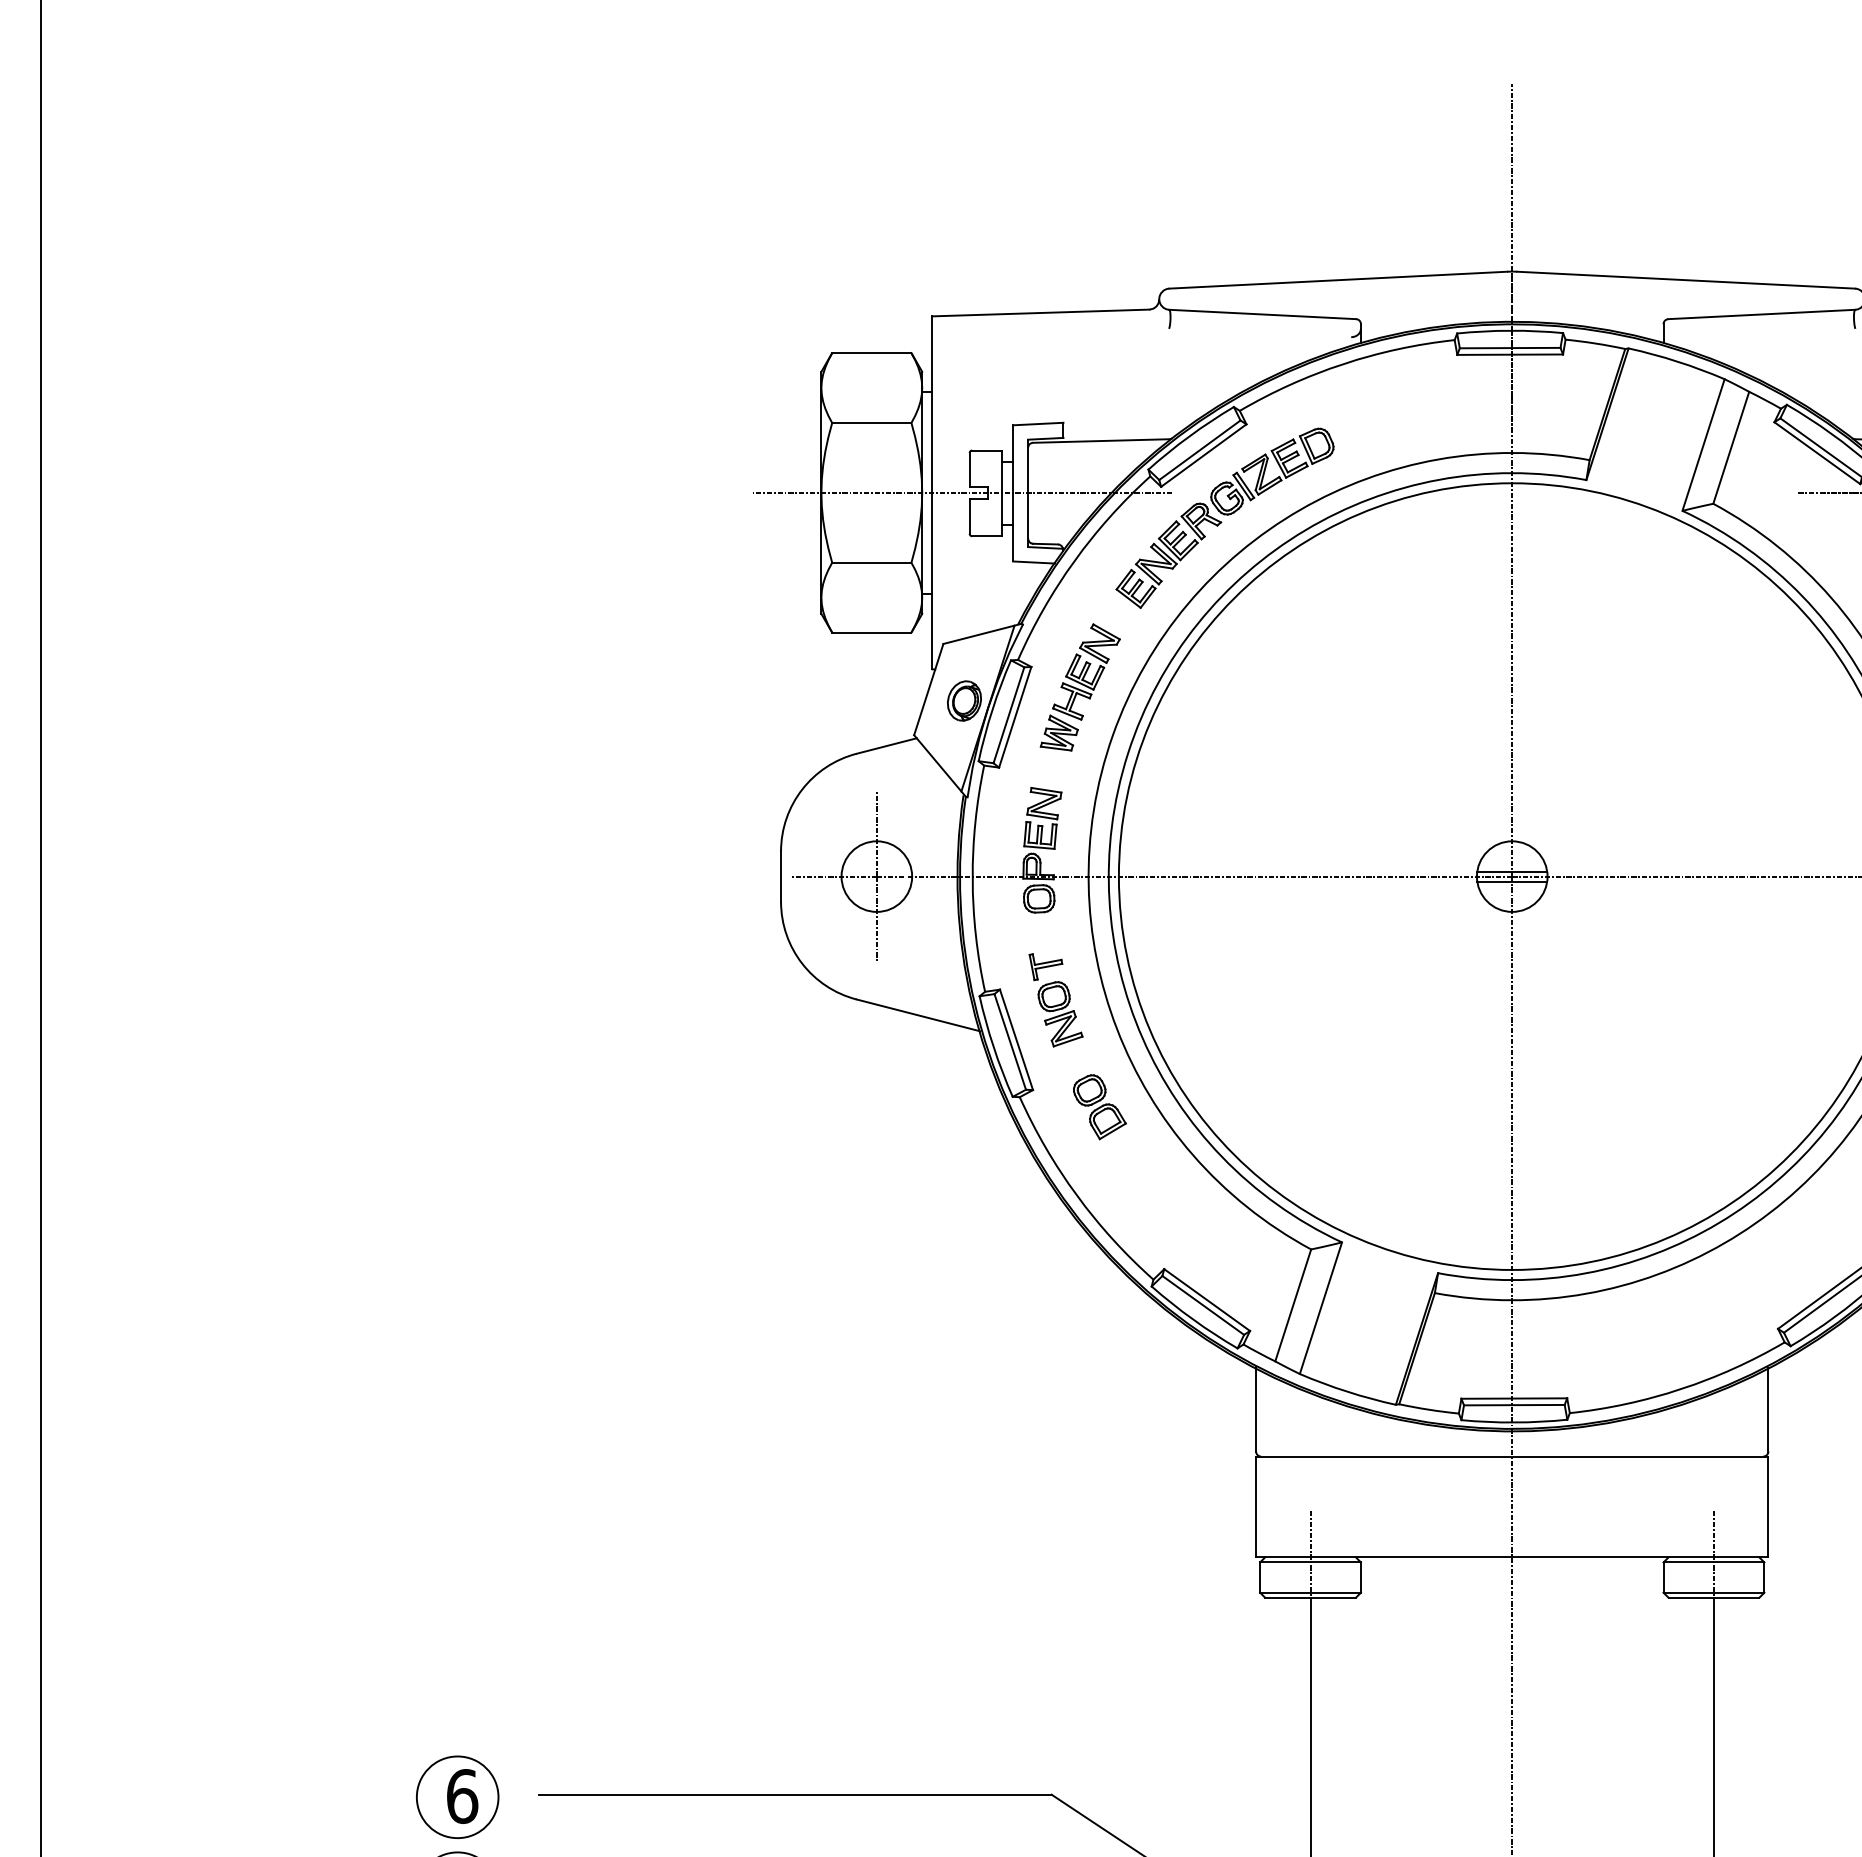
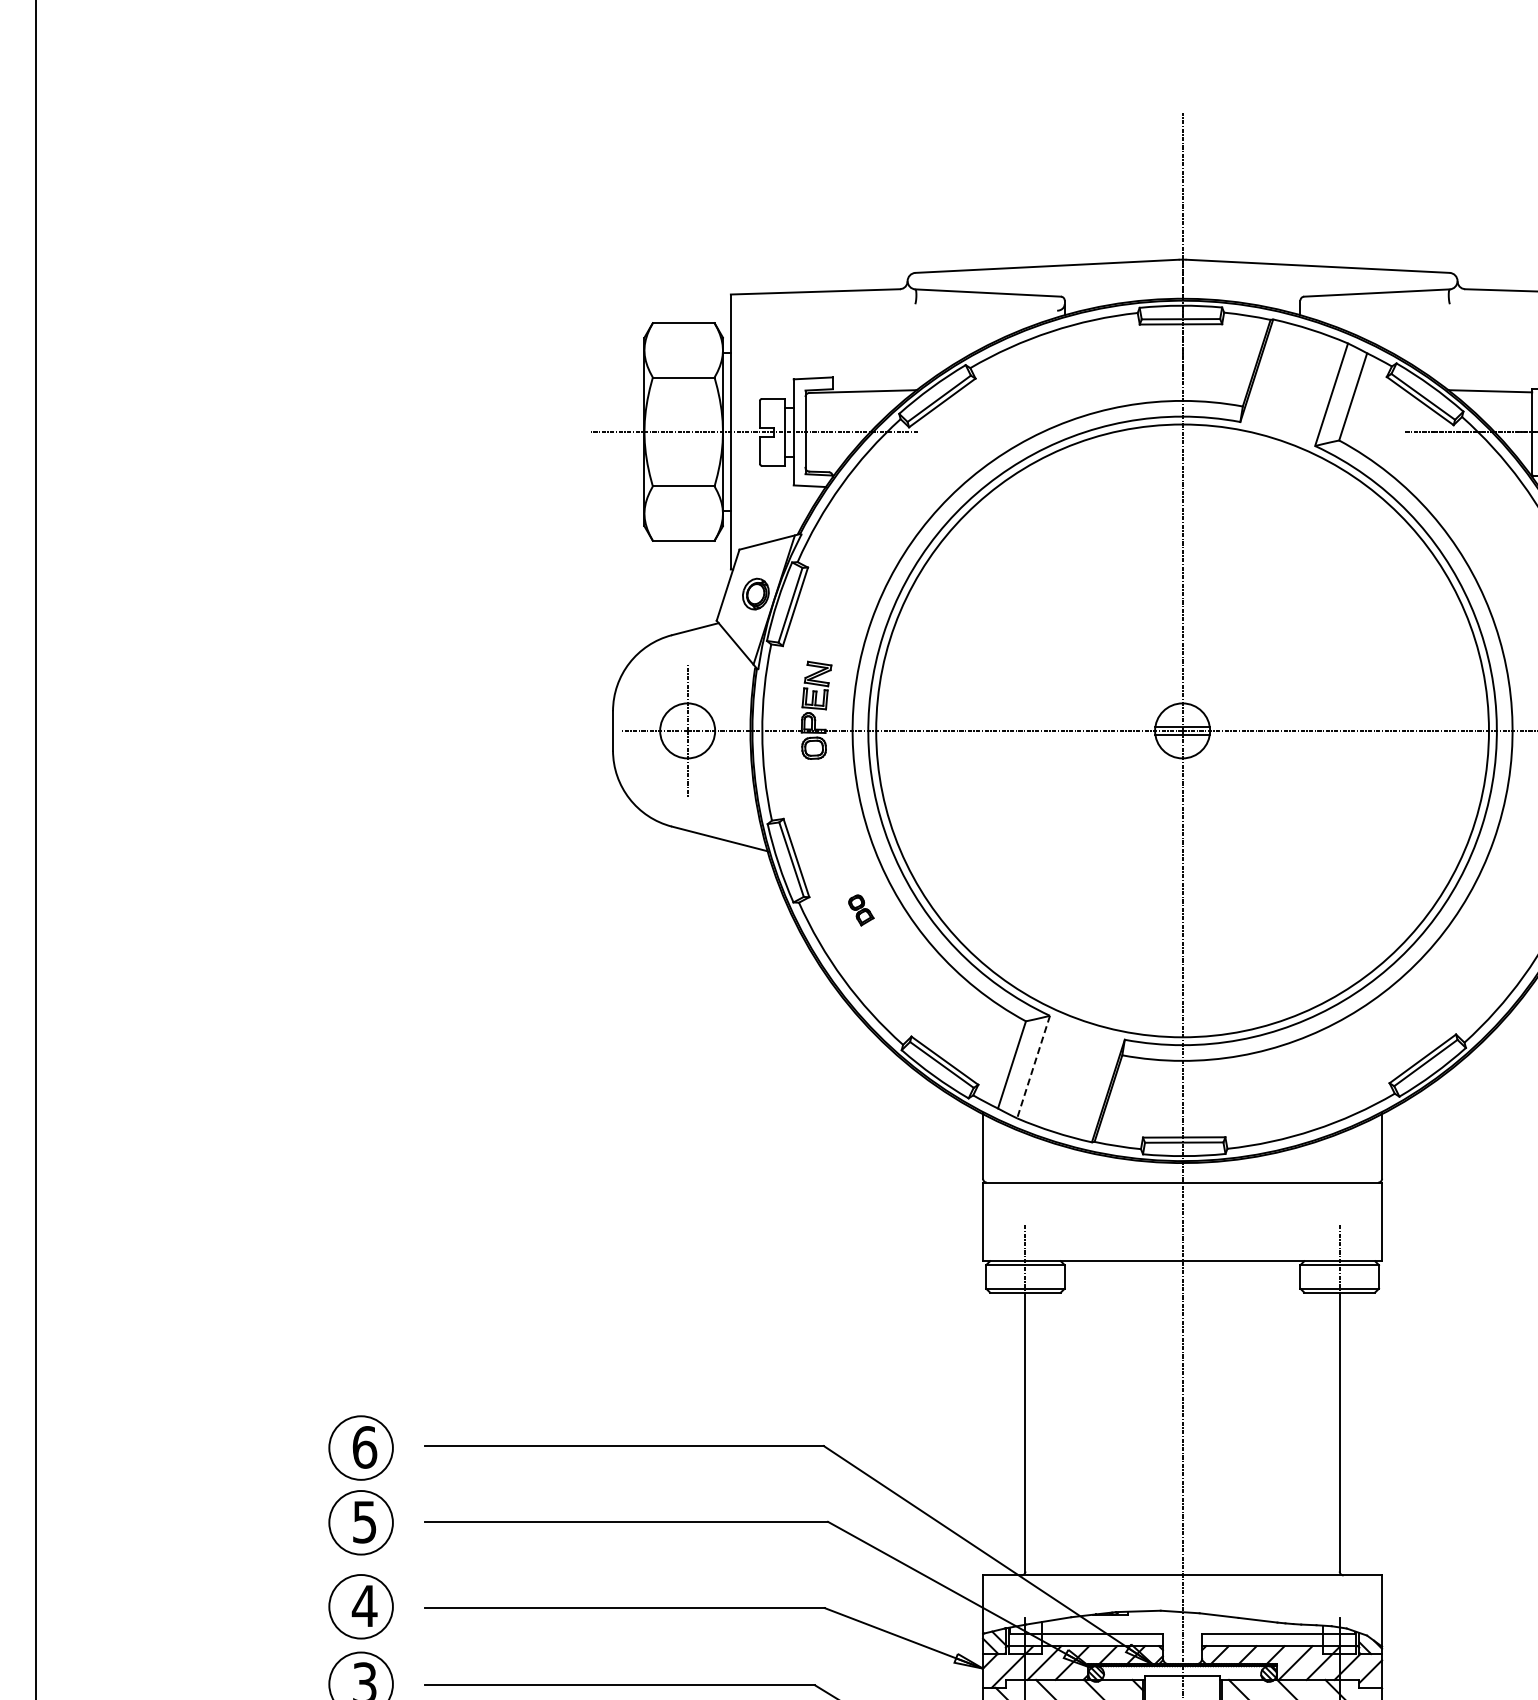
part: (1224, 517) -> (958, 451), removed
part: (1079, 687) -> (845, 583), removed
part: (1055, 1000) -> (826, 827), removed
part: (1100, 1107) -> (861, 910), size x0.6
line: (1320, 1308) -> (1033, 1067), solid -> dashed

